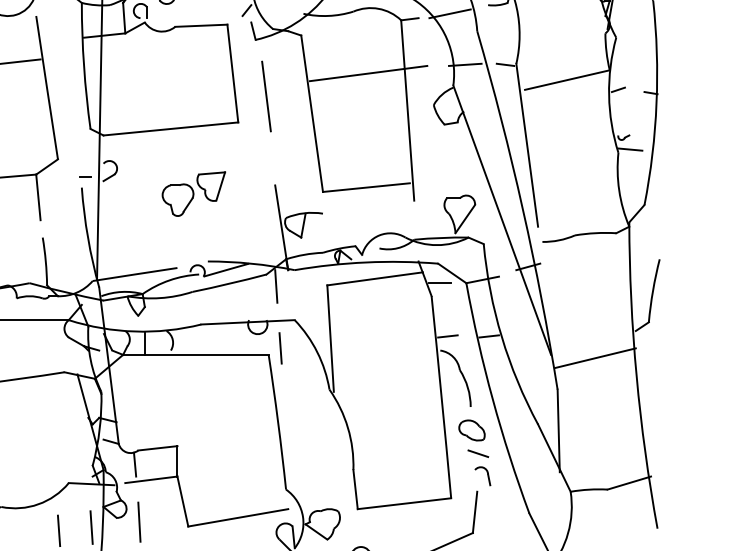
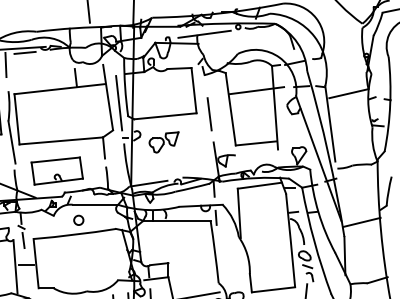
line: (266, 96) -> (209, 114), moved
line: (71, 101) -> (119, 103), added
part: (192, 194) -> (163, 142), moved

